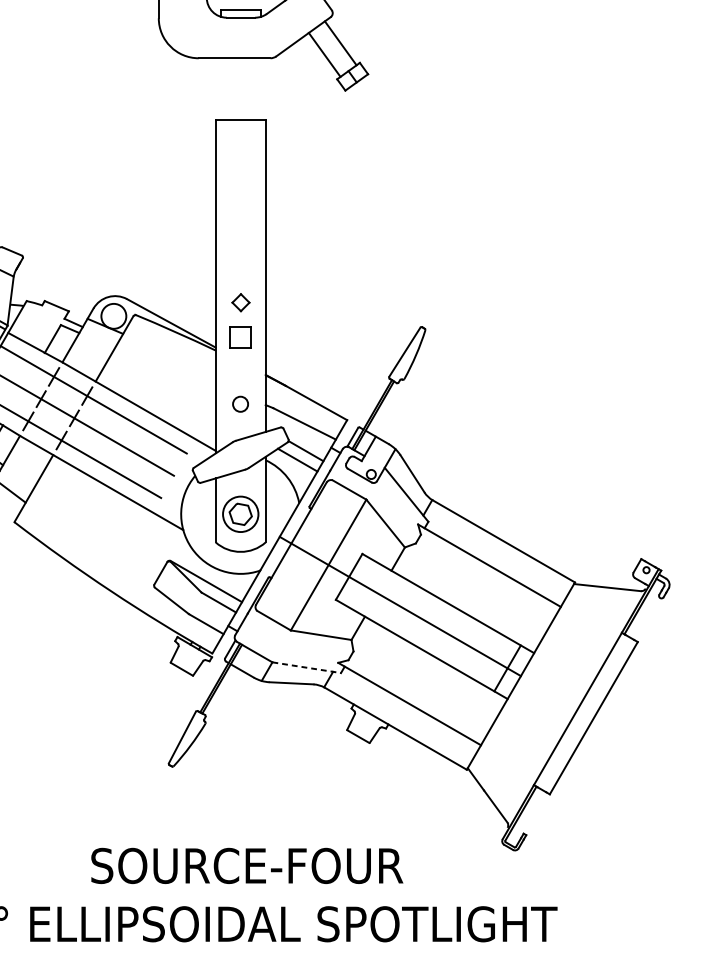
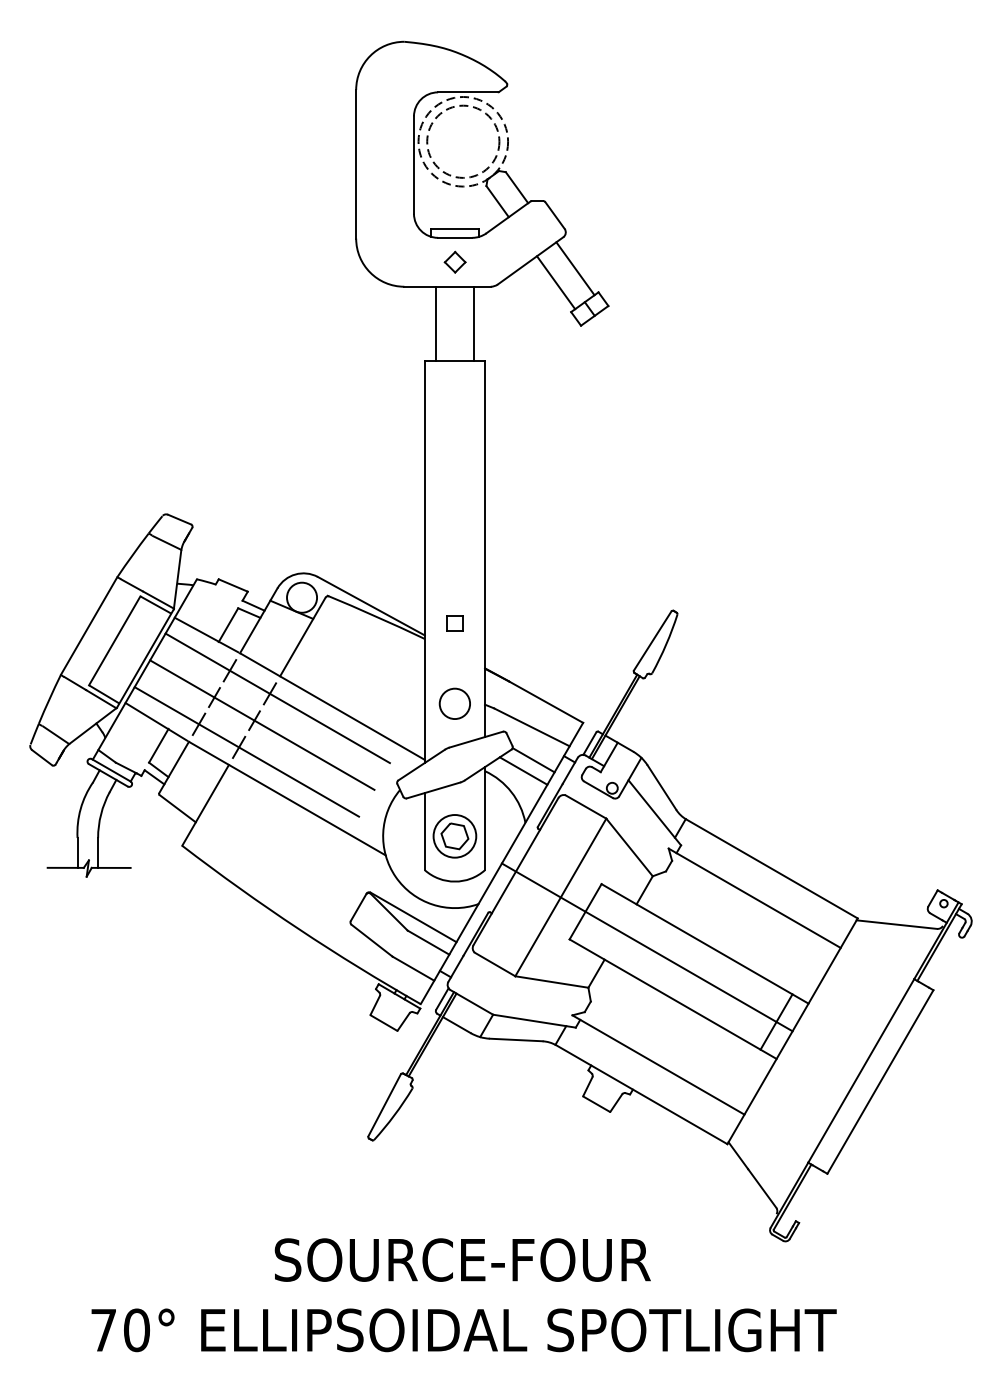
line: (224, 88) -> (435, 323), added
line: (256, 88) -> (474, 323), added
part: (240, 302) -> (454, 261), moved
part: (240, 337) -> (454, 623), size x0.62
circle: (240, 404) -> (454, 703), size x1.67
line: (306, 667) -> (534, 1021), dashed -> solid

